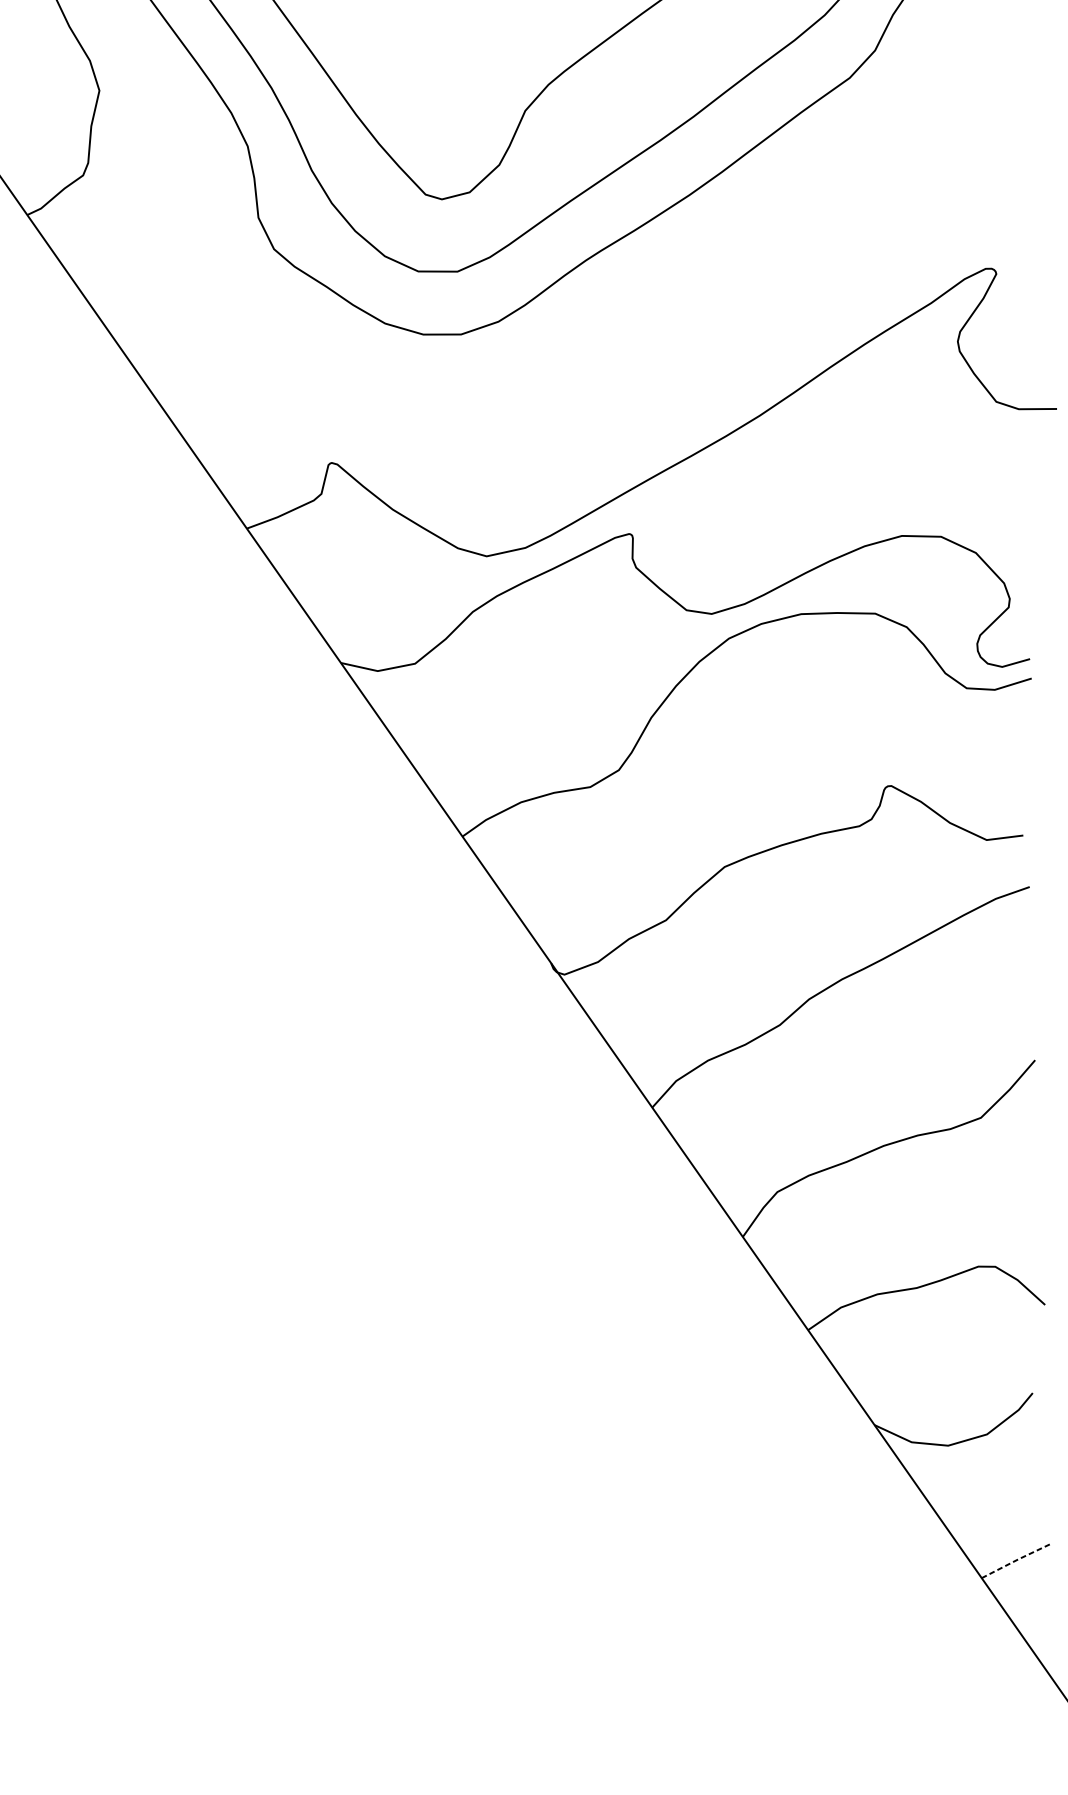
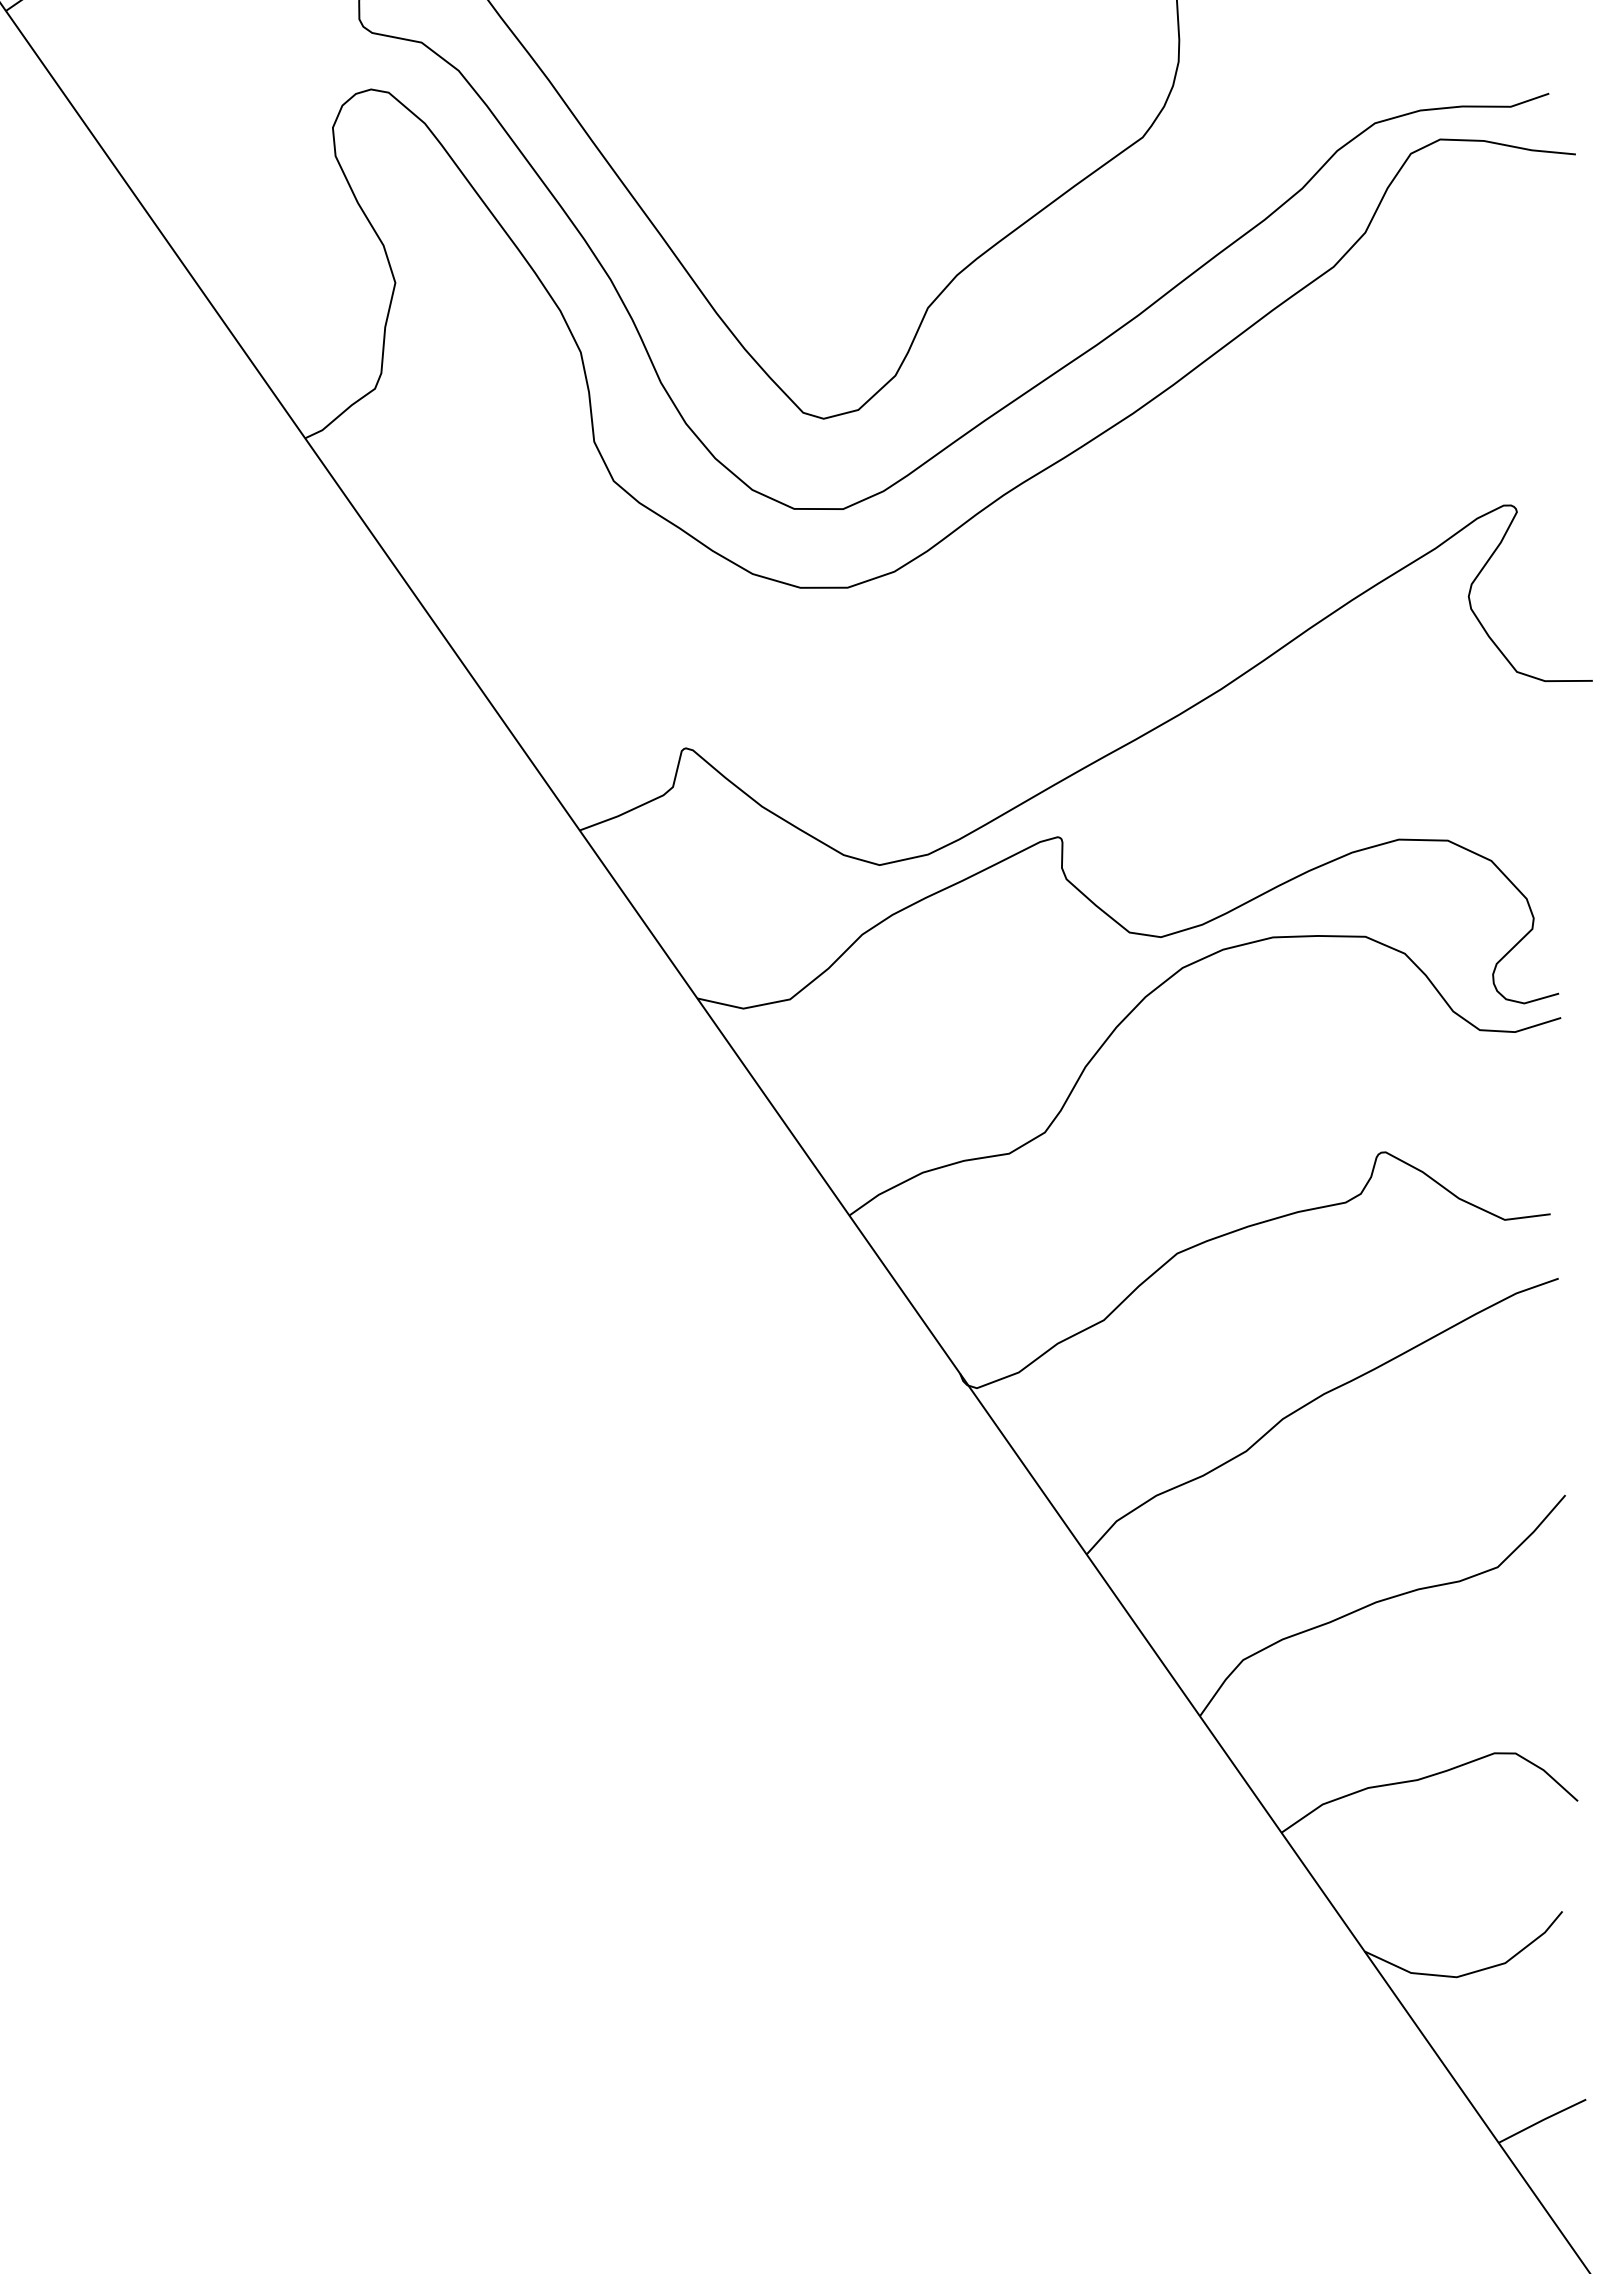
line: (1016, 1560) -> (1542, 2120), dashed -> solid

